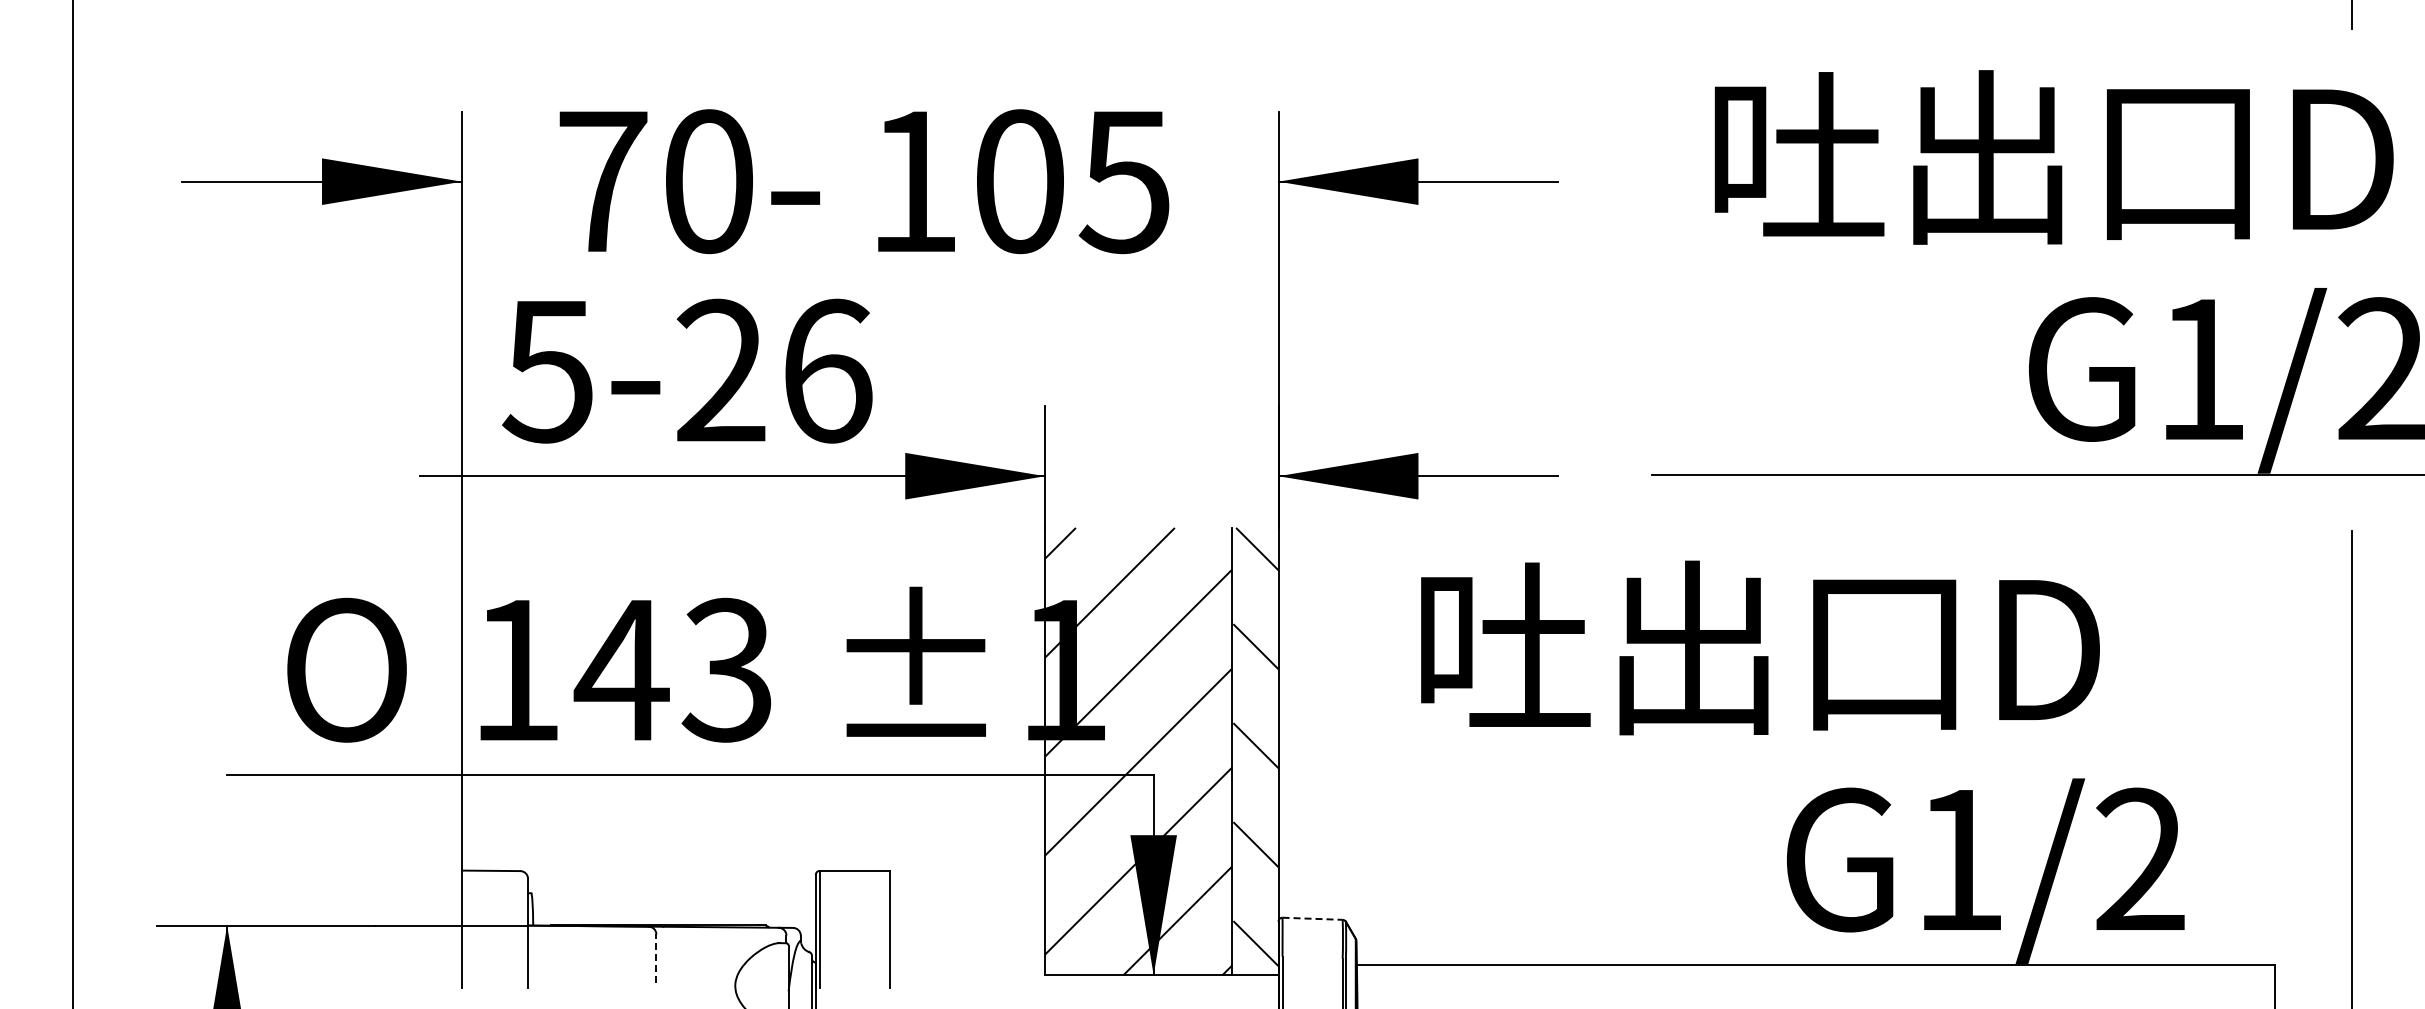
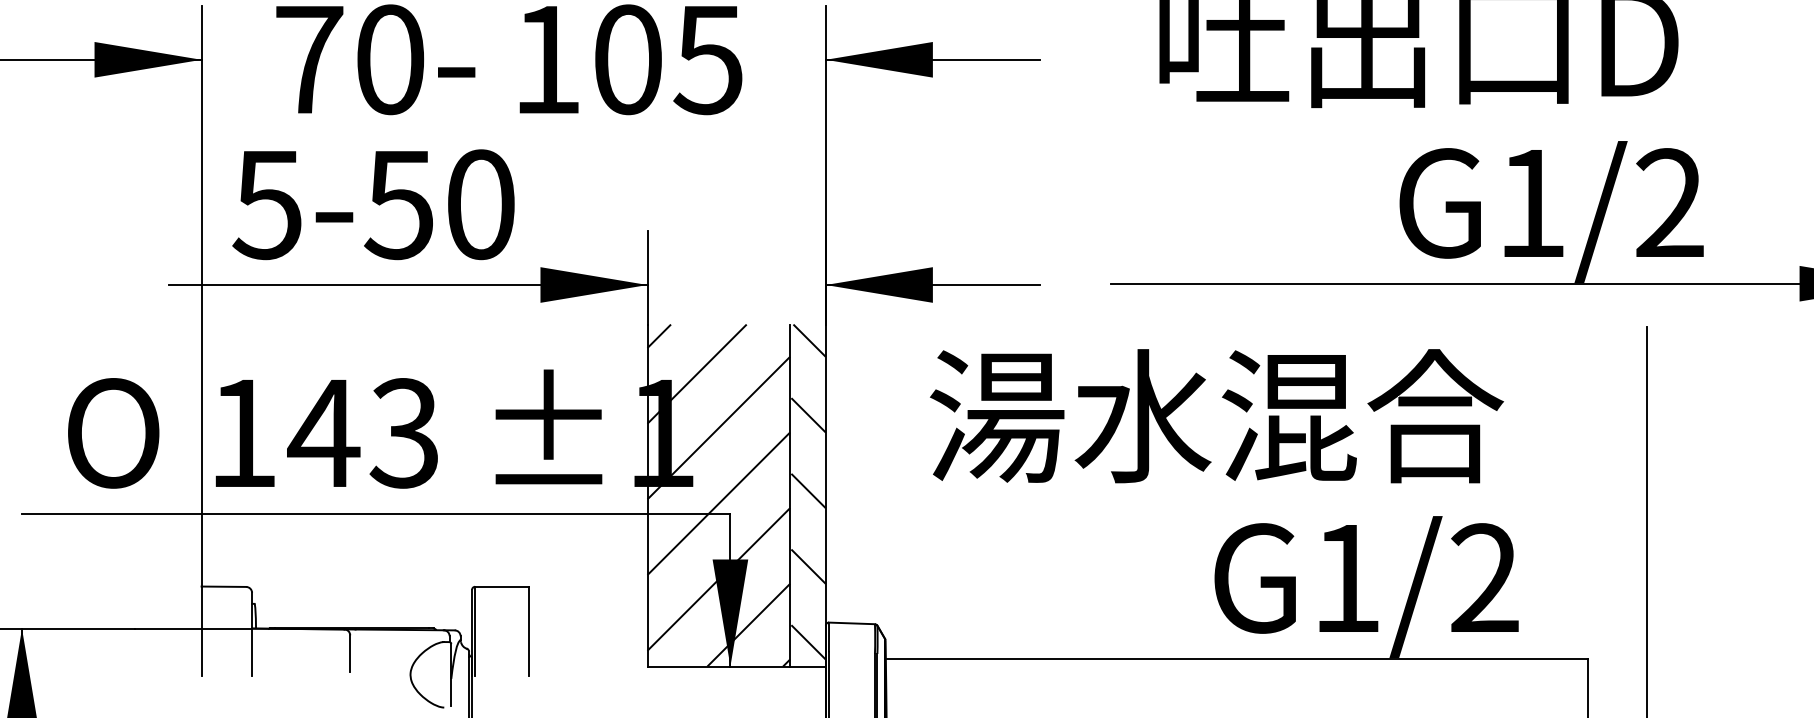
text: (773, 370) -> (439, 204), 5-26 -> 5-50
text: (1789, 647) -> (1216, 415), 吐出口D -> 湯水混合
line: (1313, 918) -> (852, 623), dashed -> solid
line: (656, 958) -> (350, 653), dashed -> solid

